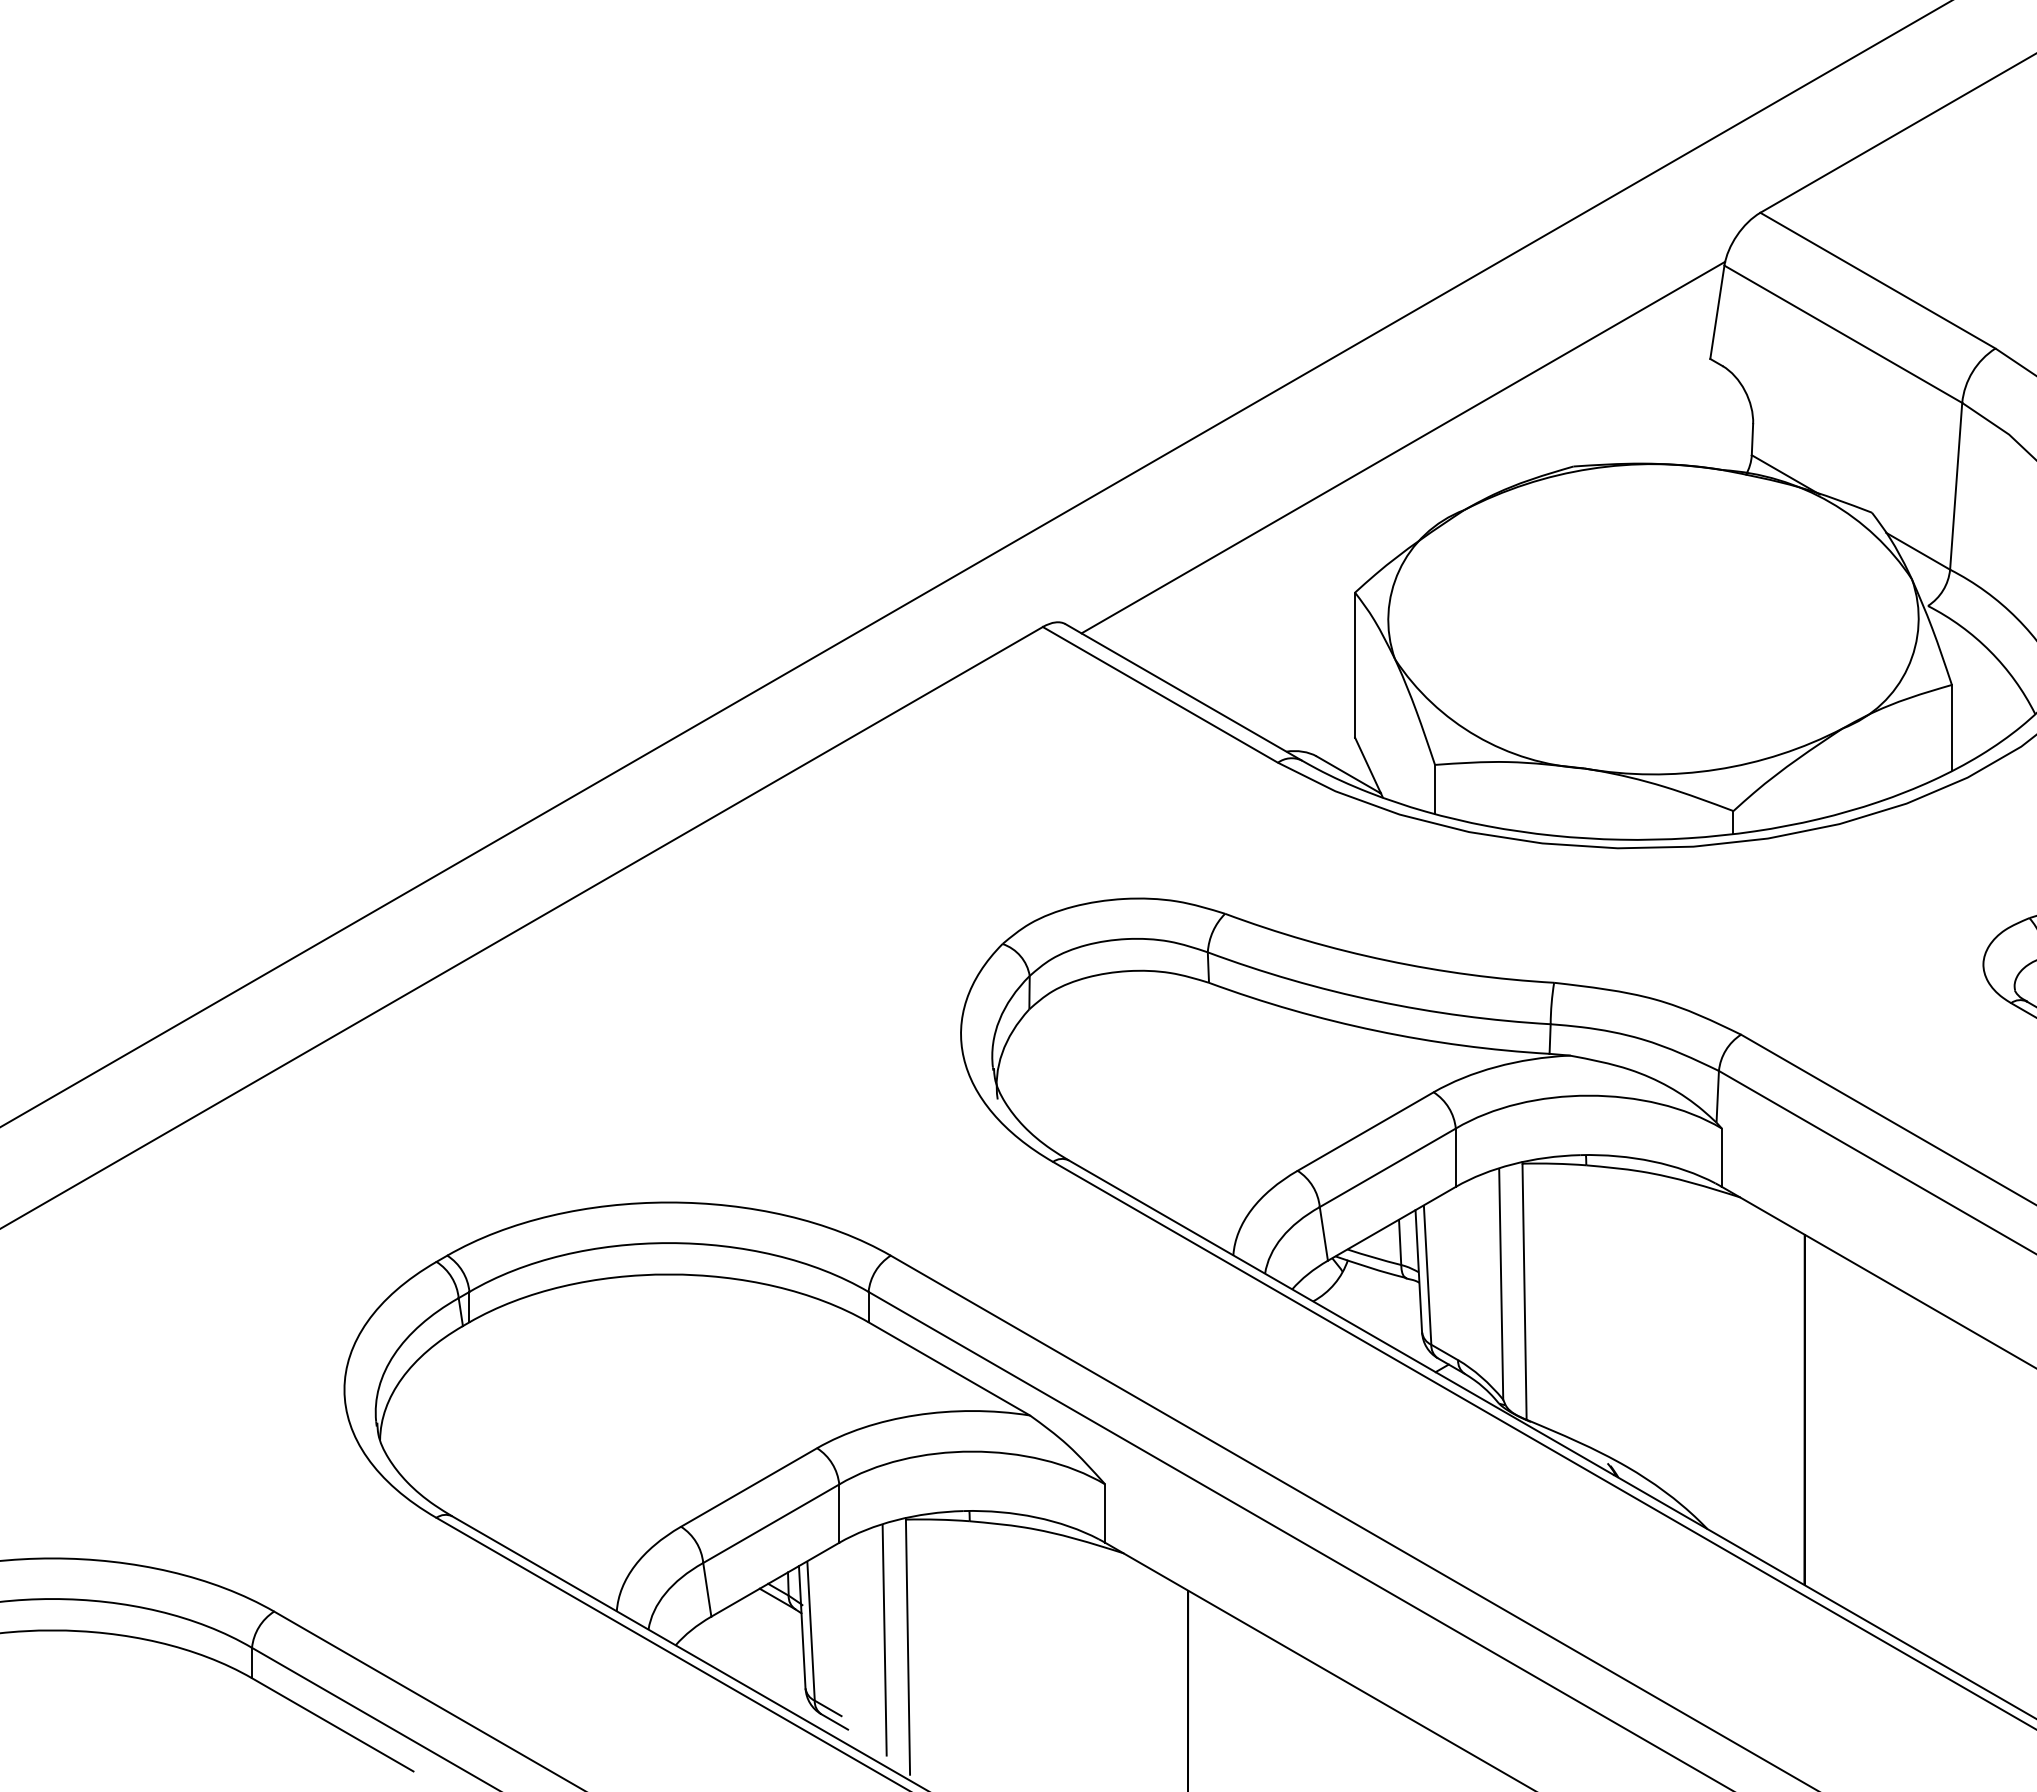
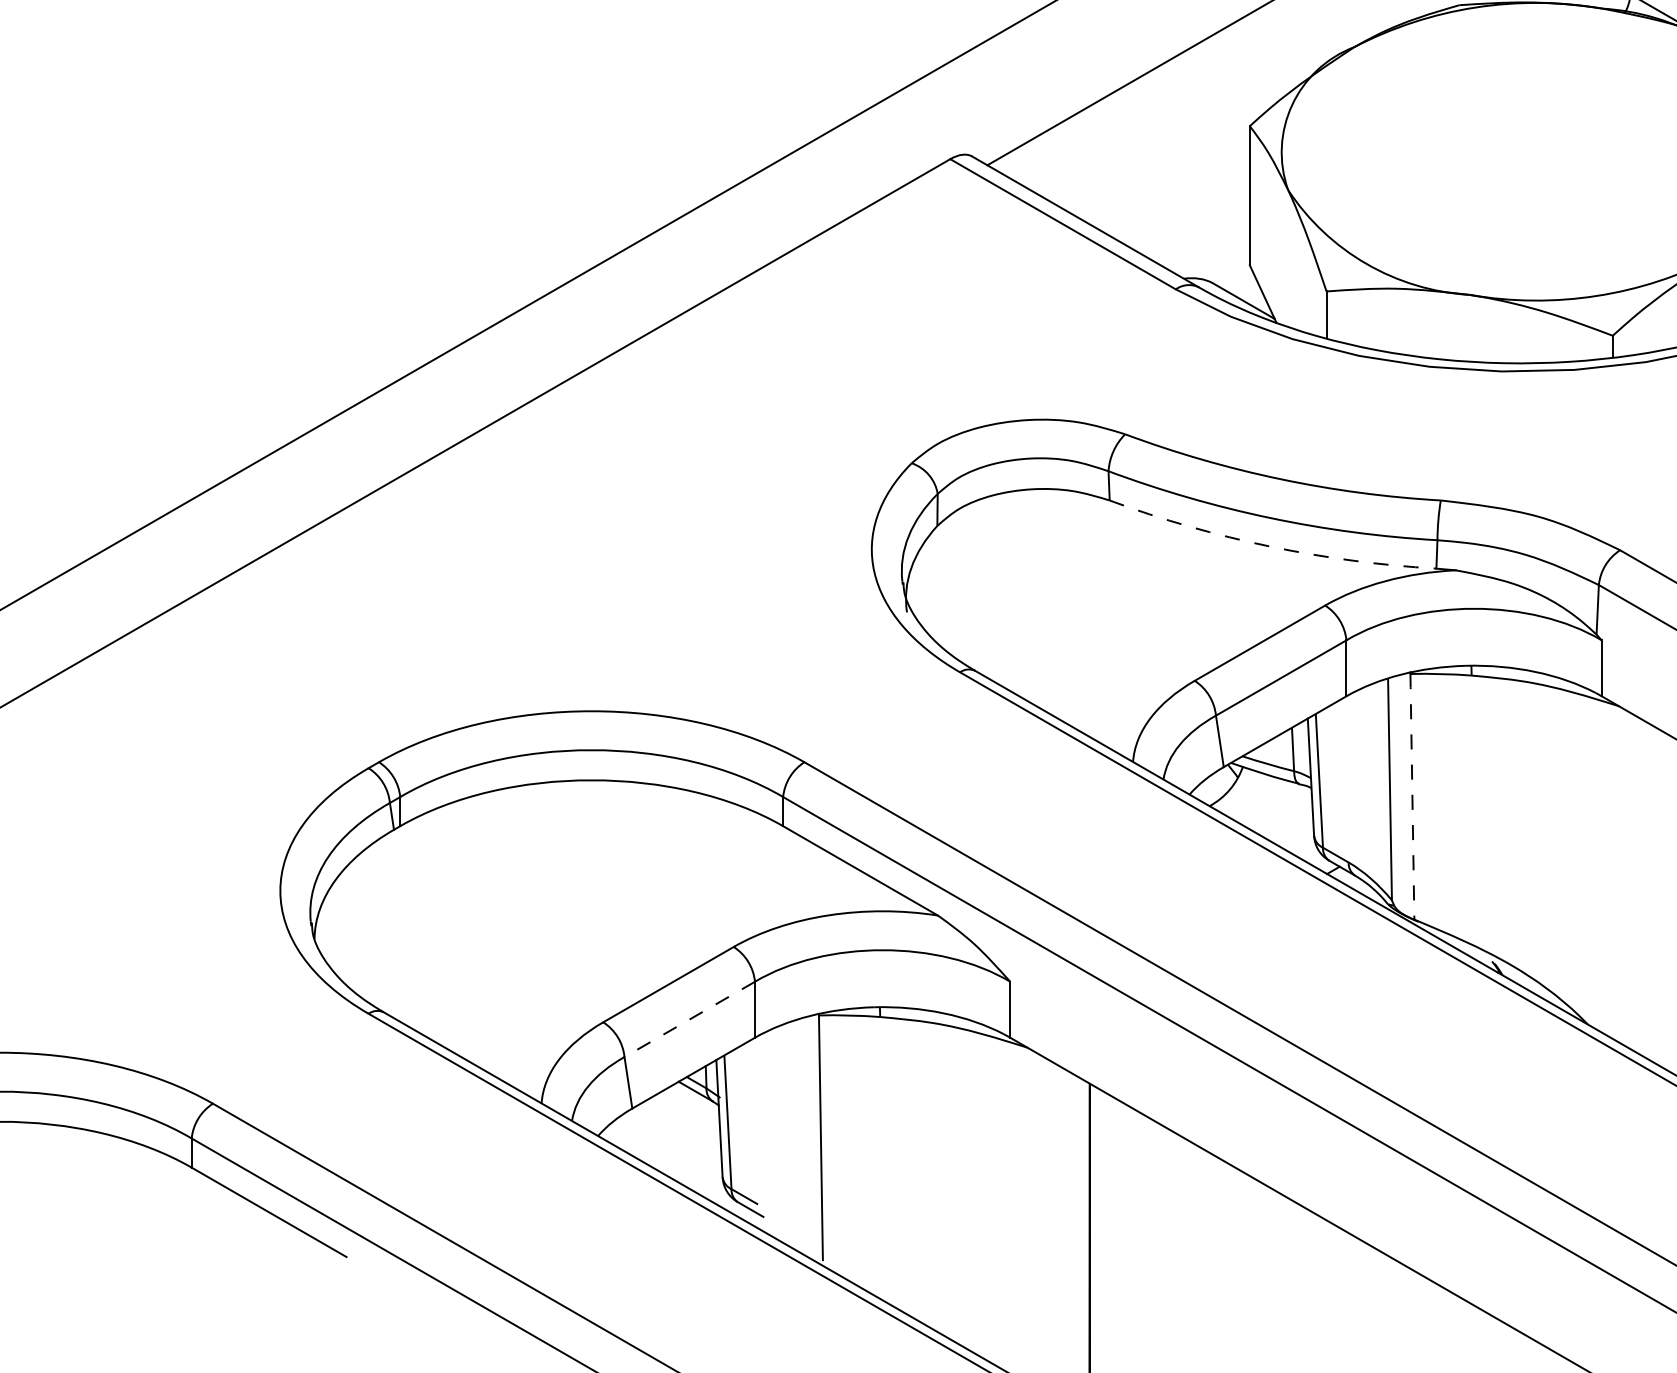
arc: (1376, 1030) -> (1270, 546), solid -> dashed
line: (1524, 1292) -> (1412, 797), solid -> dashed
line: (771, 1523) -> (690, 1019), solid -> dashed
line: (884, 1639) -> (798, 1130), removed

